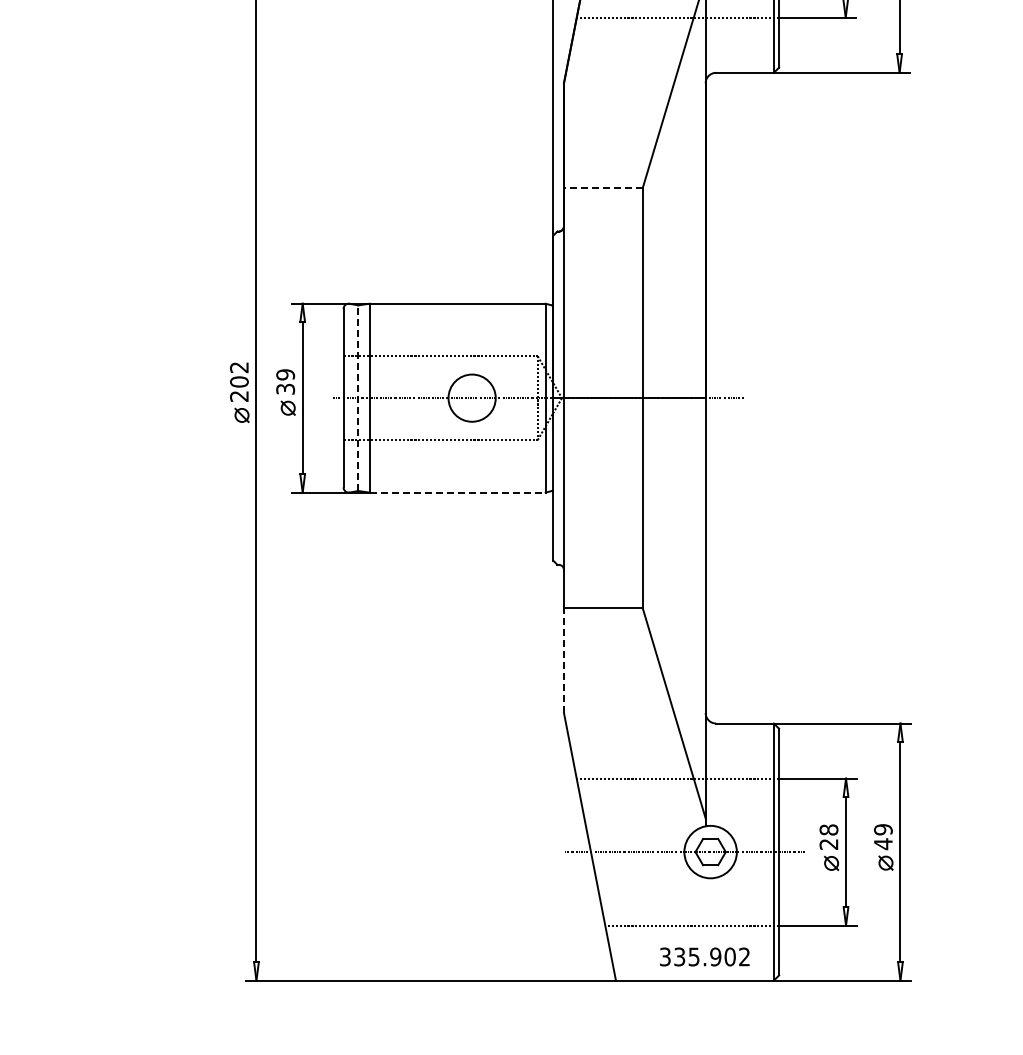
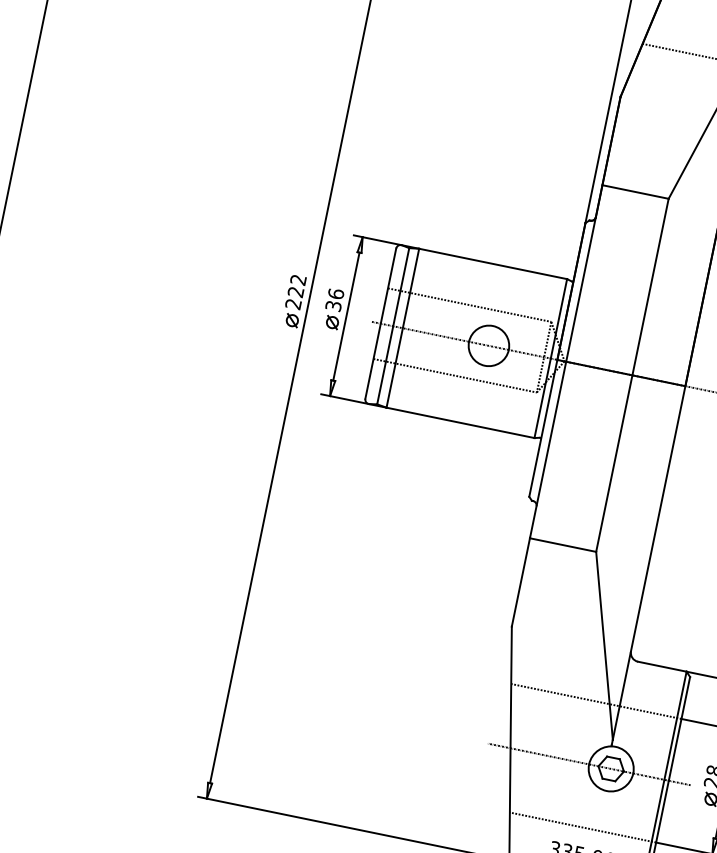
line: (602, 188) -> (634, 192), dashed -> solid
text: (285, 374) -> (336, 293), 39 -> 36
text: (239, 381) -> (296, 291), 202 -> 222
line: (358, 398) -> (393, 326), dashed -> solid
line: (457, 492) -> (460, 422), dashed -> solid
line: (563, 660) -> (520, 582), dashed -> solid

